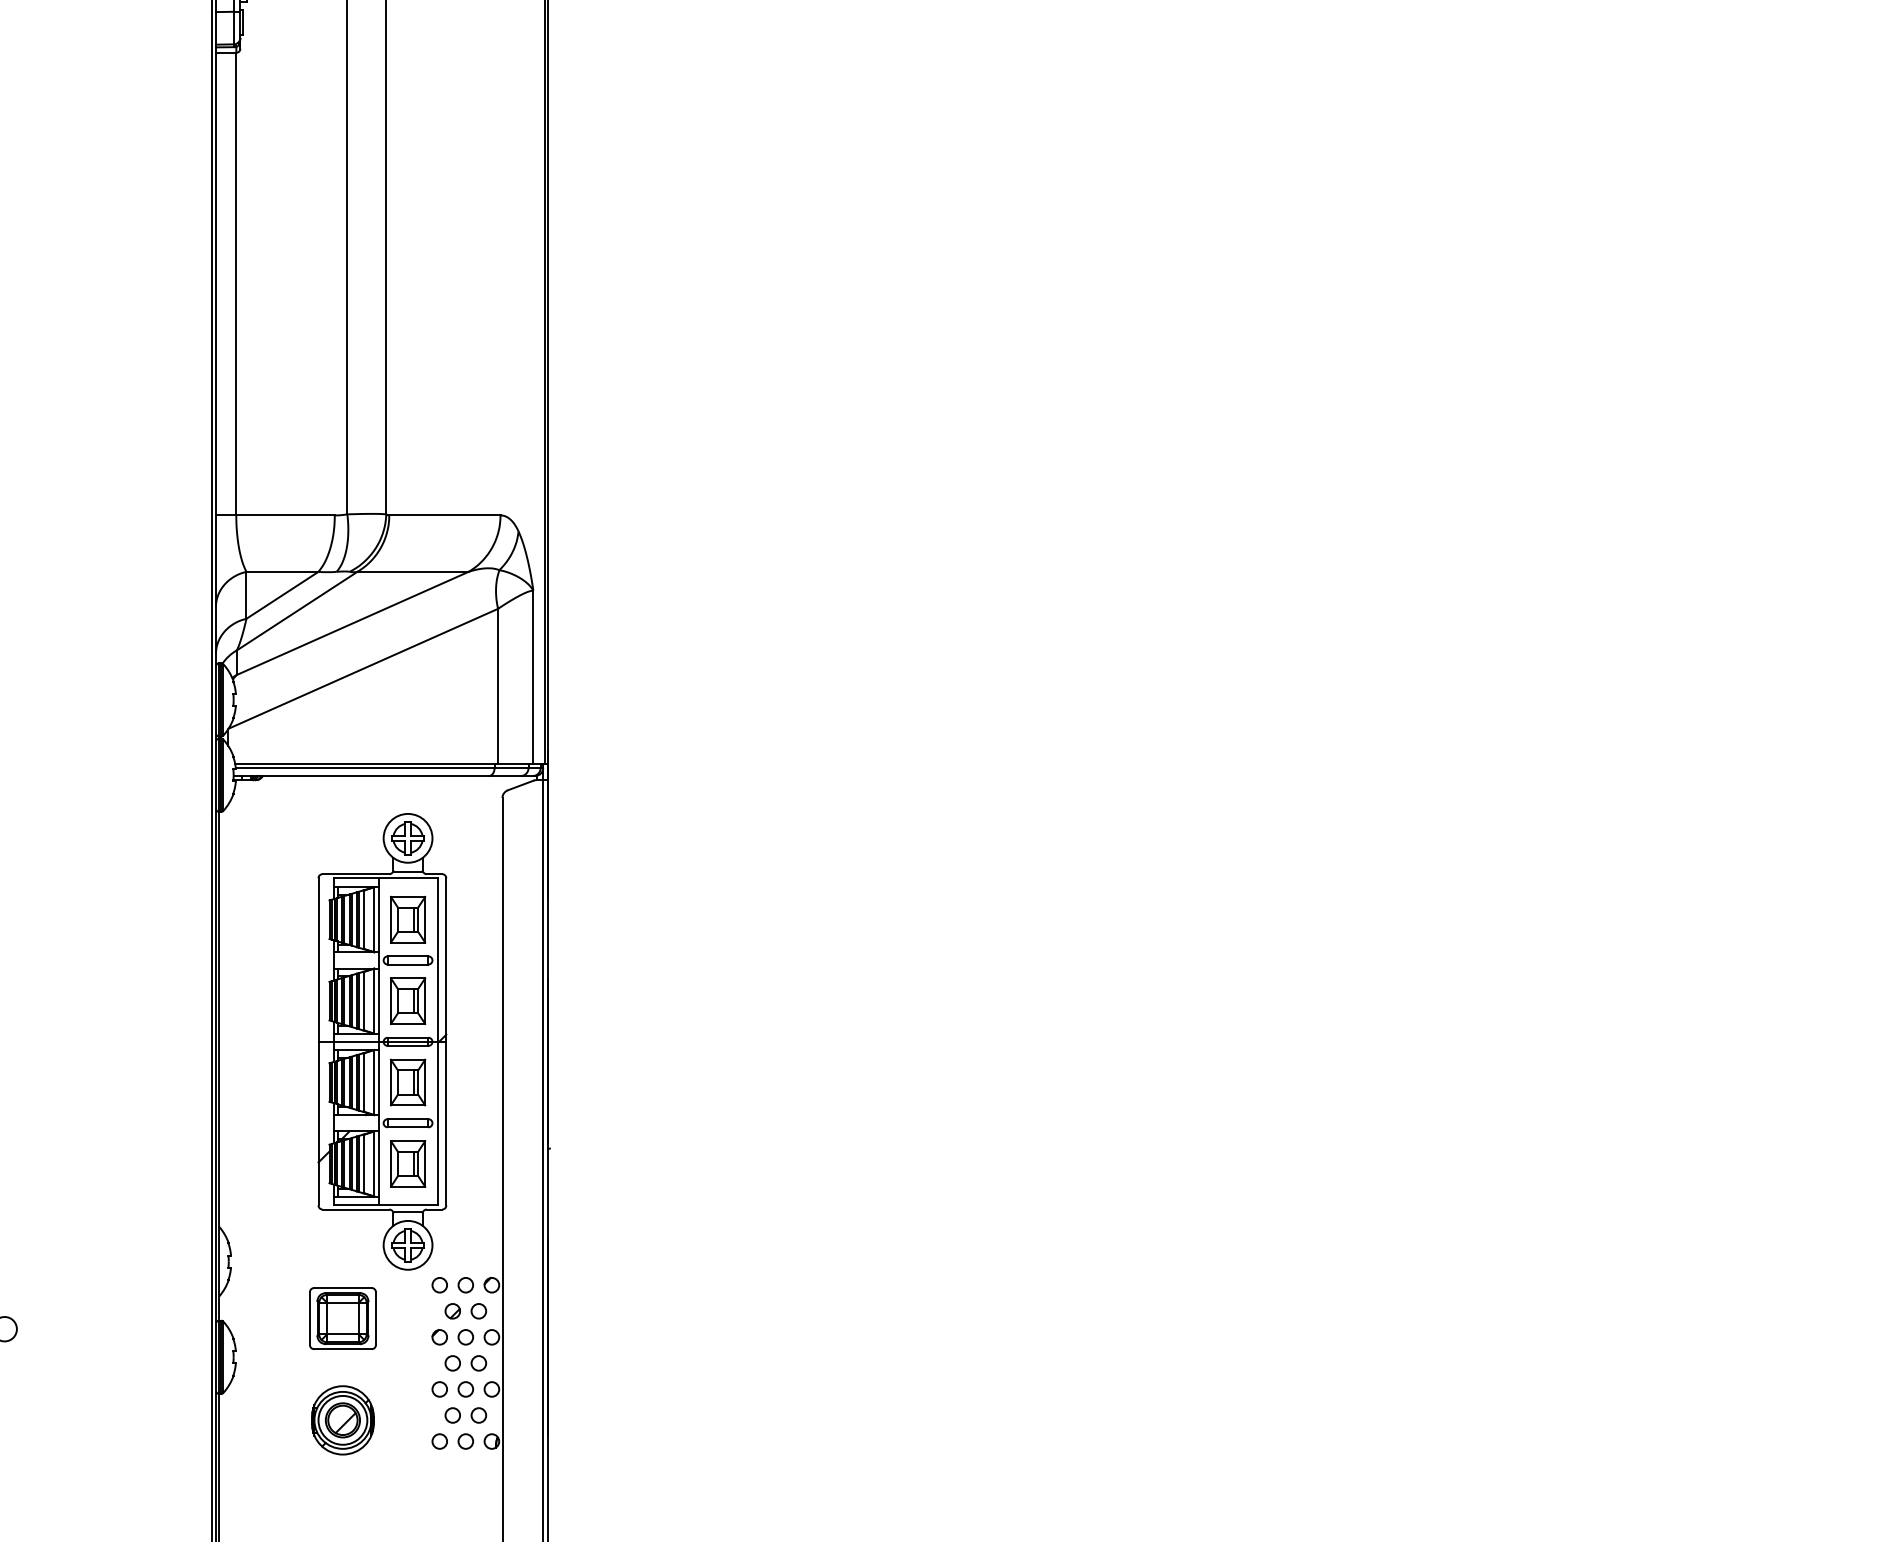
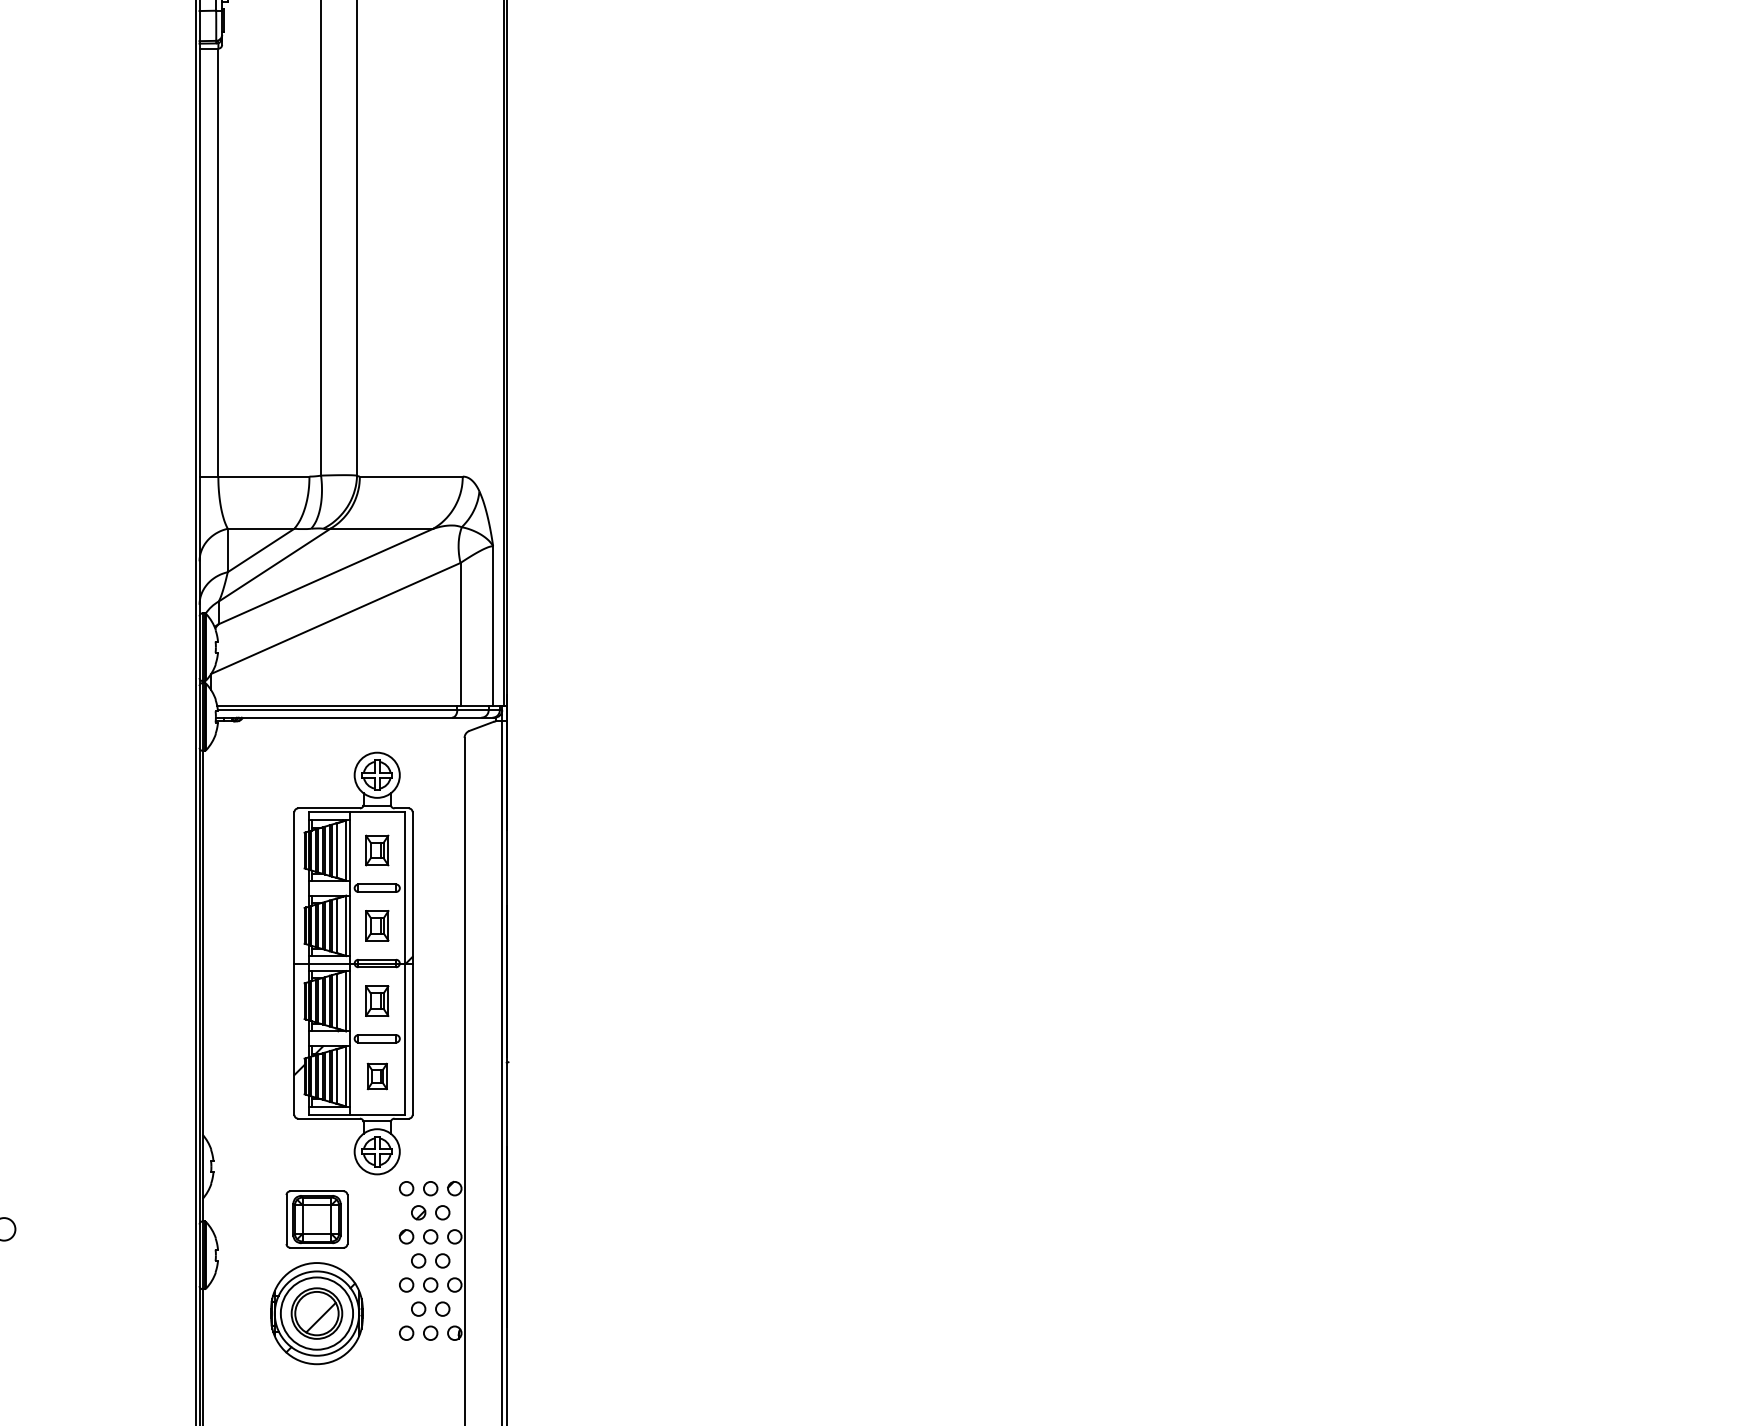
part: (407, 919) -> (376, 850), size x0.7
part: (408, 1000) -> (377, 925), size x0.7
part: (407, 1082) -> (376, 1001), size x0.7
part: (408, 1163) -> (377, 1076), size x0.6
part: (342, 1420) -> (316, 1313), size x1.6

